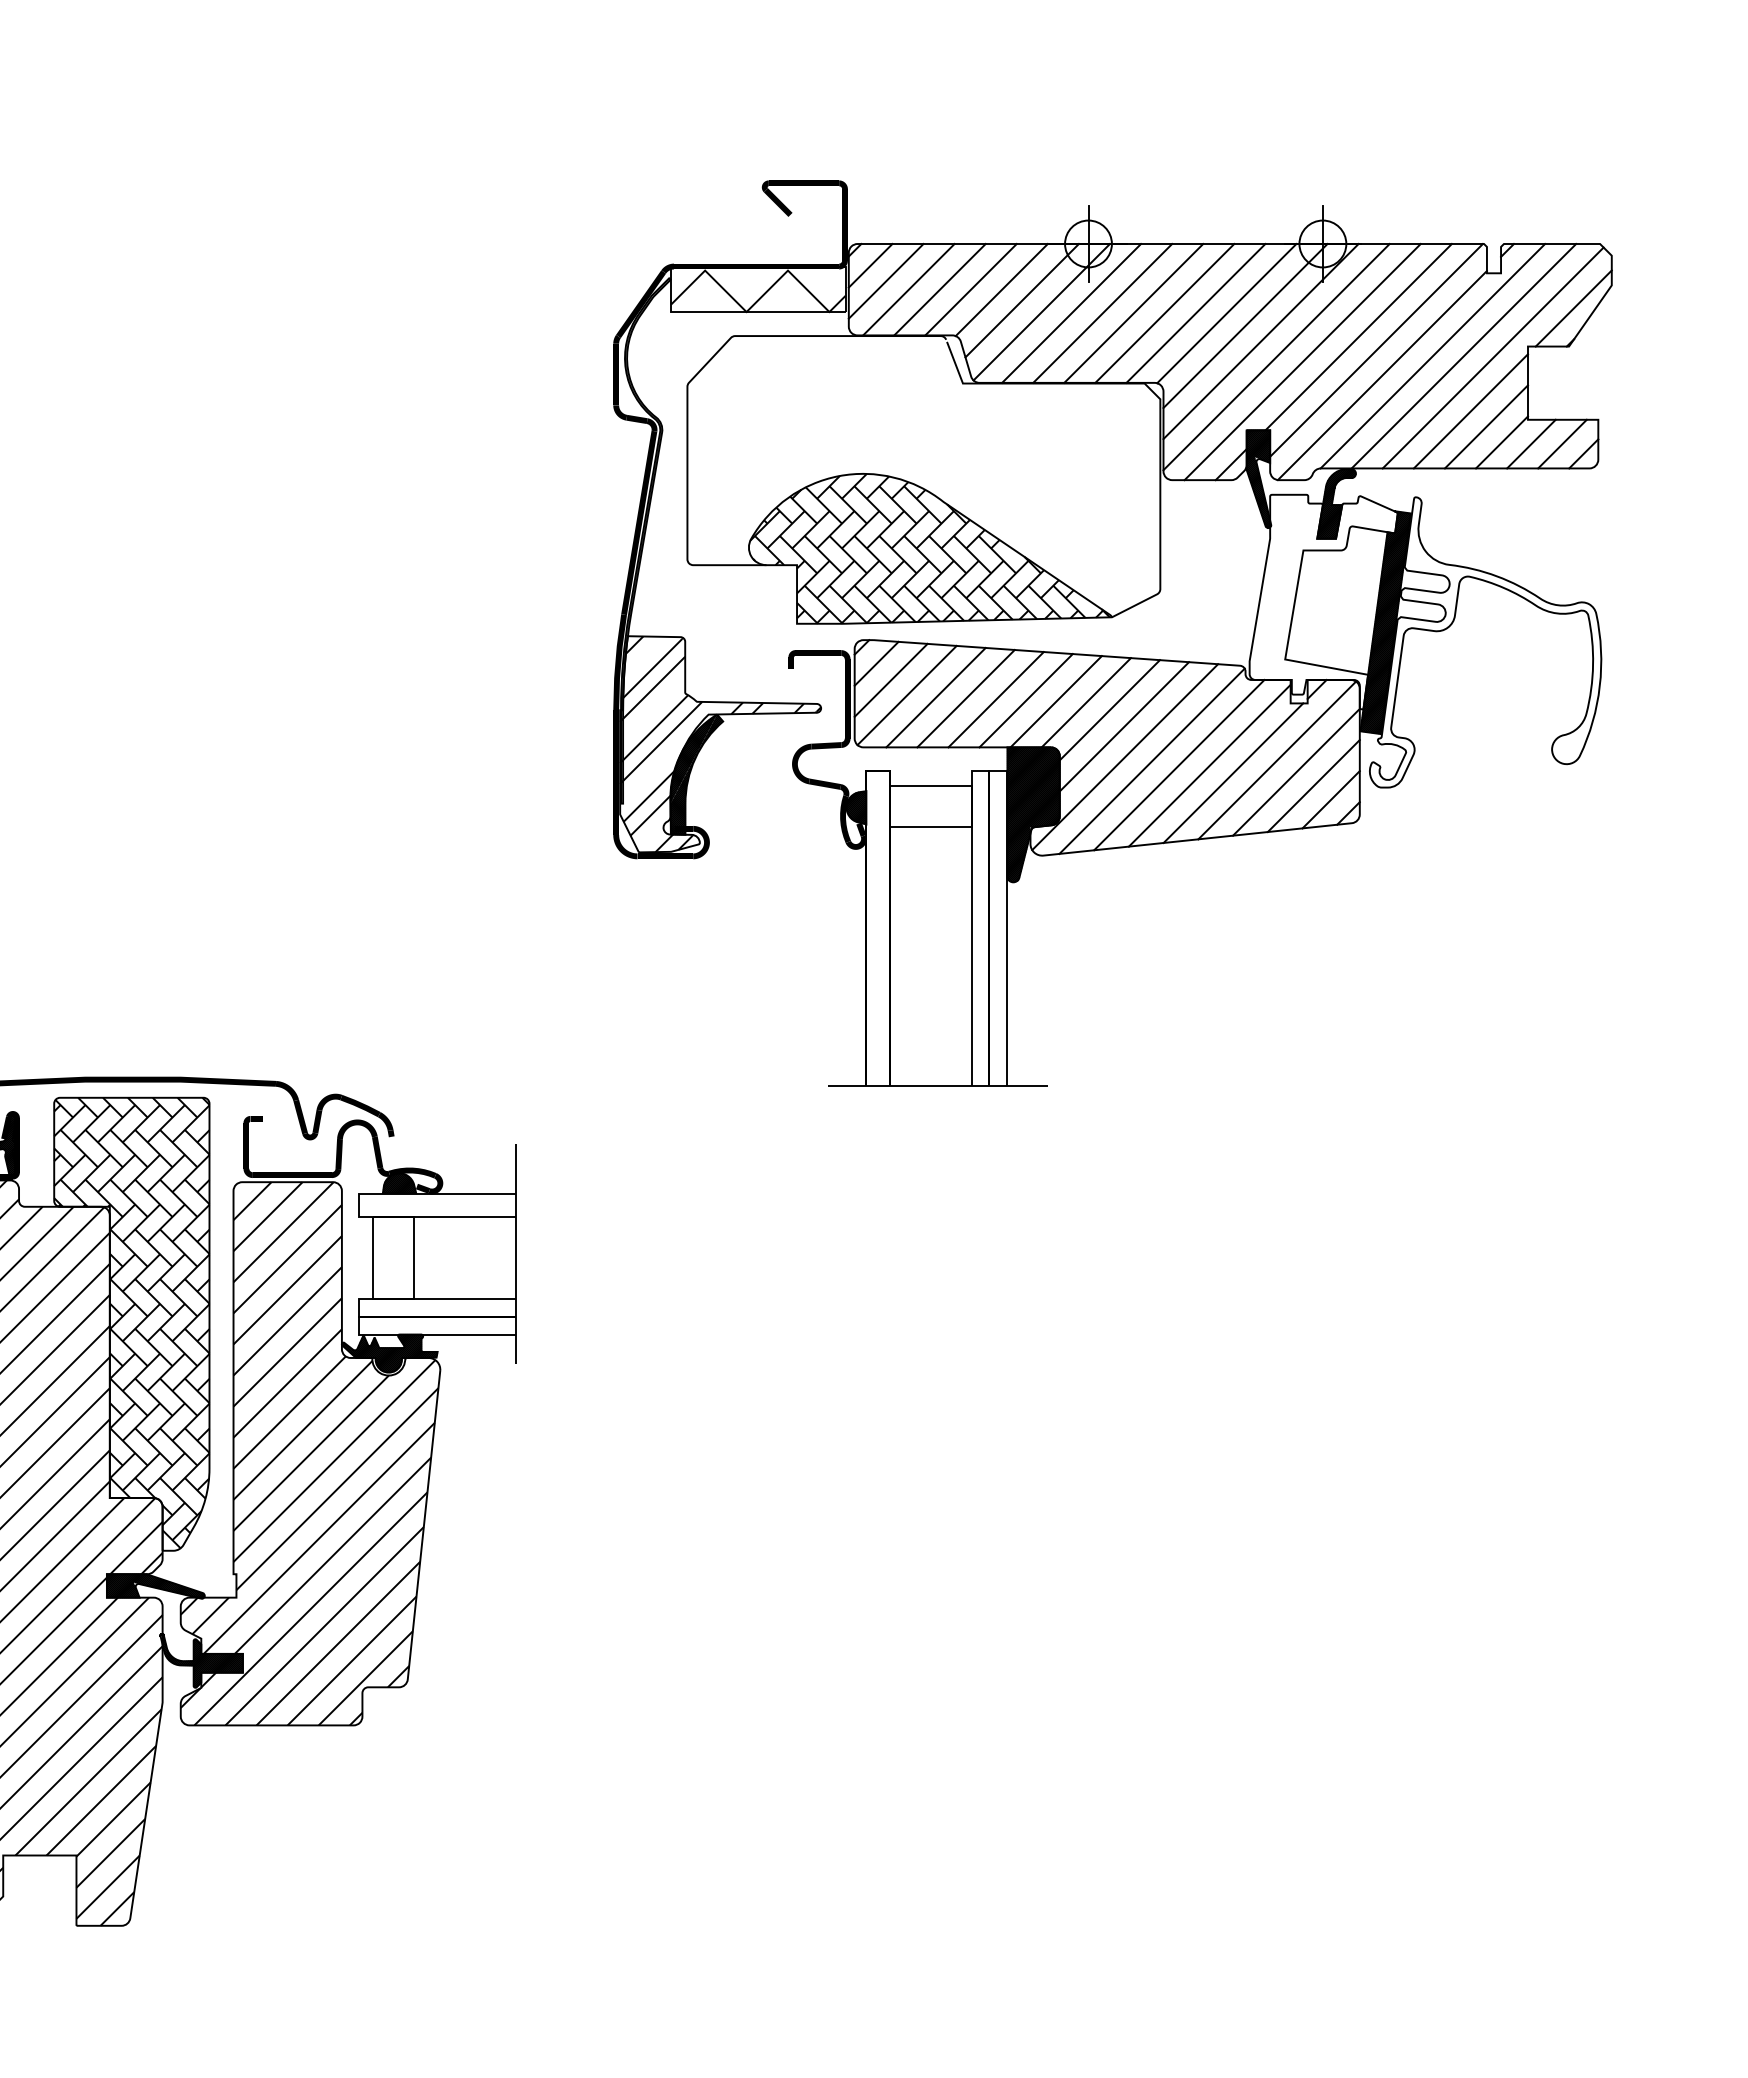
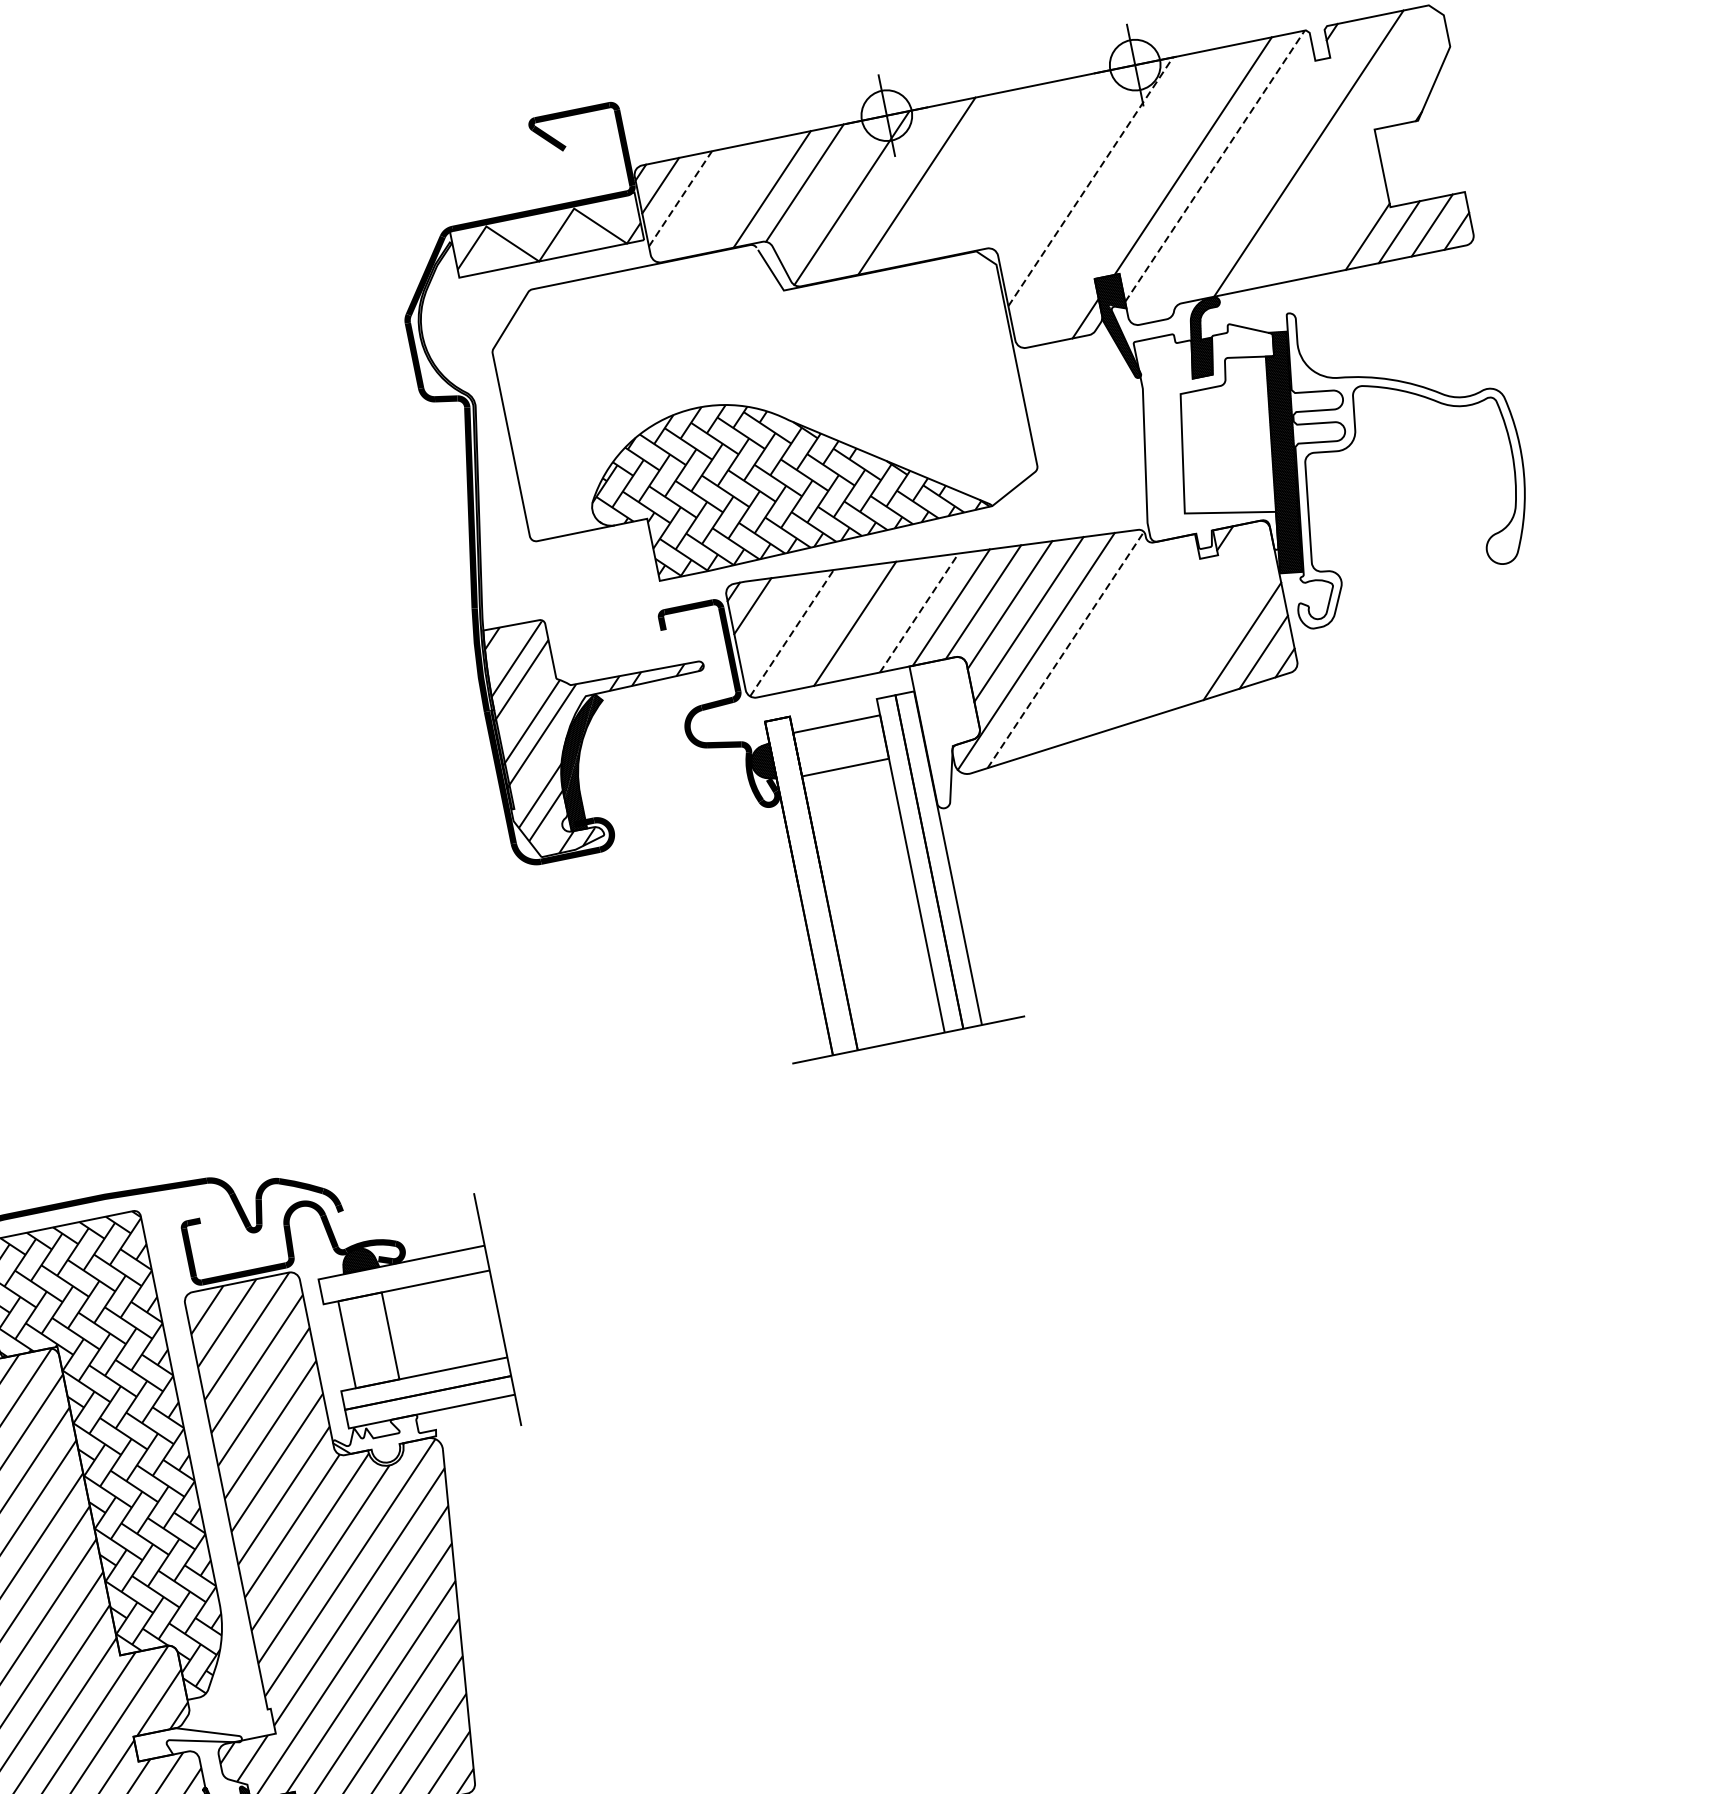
line: (886, 281) -> (680, 198), solid -> dashed
line: (908, 289) -> (705, 202), removed
line: (939, 289) -> (738, 195), removed
line: (1021, 300) -> (828, 189), removed
line: (1573, 308) -> (1414, 79), removed
line: (1071, 313) -> (883, 192), removed
line: (1133, 313) -> (949, 179), removed
line: (1164, 313) -> (982, 172), removed
line: (1195, 313) -> (1015, 166), removed
line: (1226, 313) -> (1048, 159), removed
line: (1245, 326) -> (1070, 169), removed
line: (1261, 341) -> (1091, 181), solid -> dashed
line: (1376, 350) -> (1214, 166), solid -> dashed
line: (1432, 356) -> (1275, 160), removed
line: (1276, 357) -> (1110, 195), removed
line: (1492, 357) -> (1339, 148), removed
line: (1302, 362) -> (1139, 195), removed
line: (1381, 375) -> (1225, 191), removed
line: (1470, 411) -> (1327, 210), removed
line: (1485, 426) -> (1346, 223), removed
line: (890, 679) -> (770, 619), removed
line: (907, 695) -> (792, 633), solid -> dashed
line: (935, 697) -> (822, 629), removed
line: (995, 699) -> (886, 618), removed
line: (1026, 700) -> (919, 612), solid -> dashed
line: (1152, 760) -> (1066, 649), solid -> dashed
line: (1277, 760) -> (1198, 622), removed
line: (1179, 764) -> (1095, 647), removed
line: (1209, 765) -> (1127, 642), removed
line: (1296, 771) -> (1220, 629), removed
line: (1233, 773) -> (1154, 645), removed
hatch: (1033, 814) -> (951, 732), removed
hatch: (389, 1353) -> (385, 1441), removed
hatch: (155, 1586) -> (187, 1739), removed

